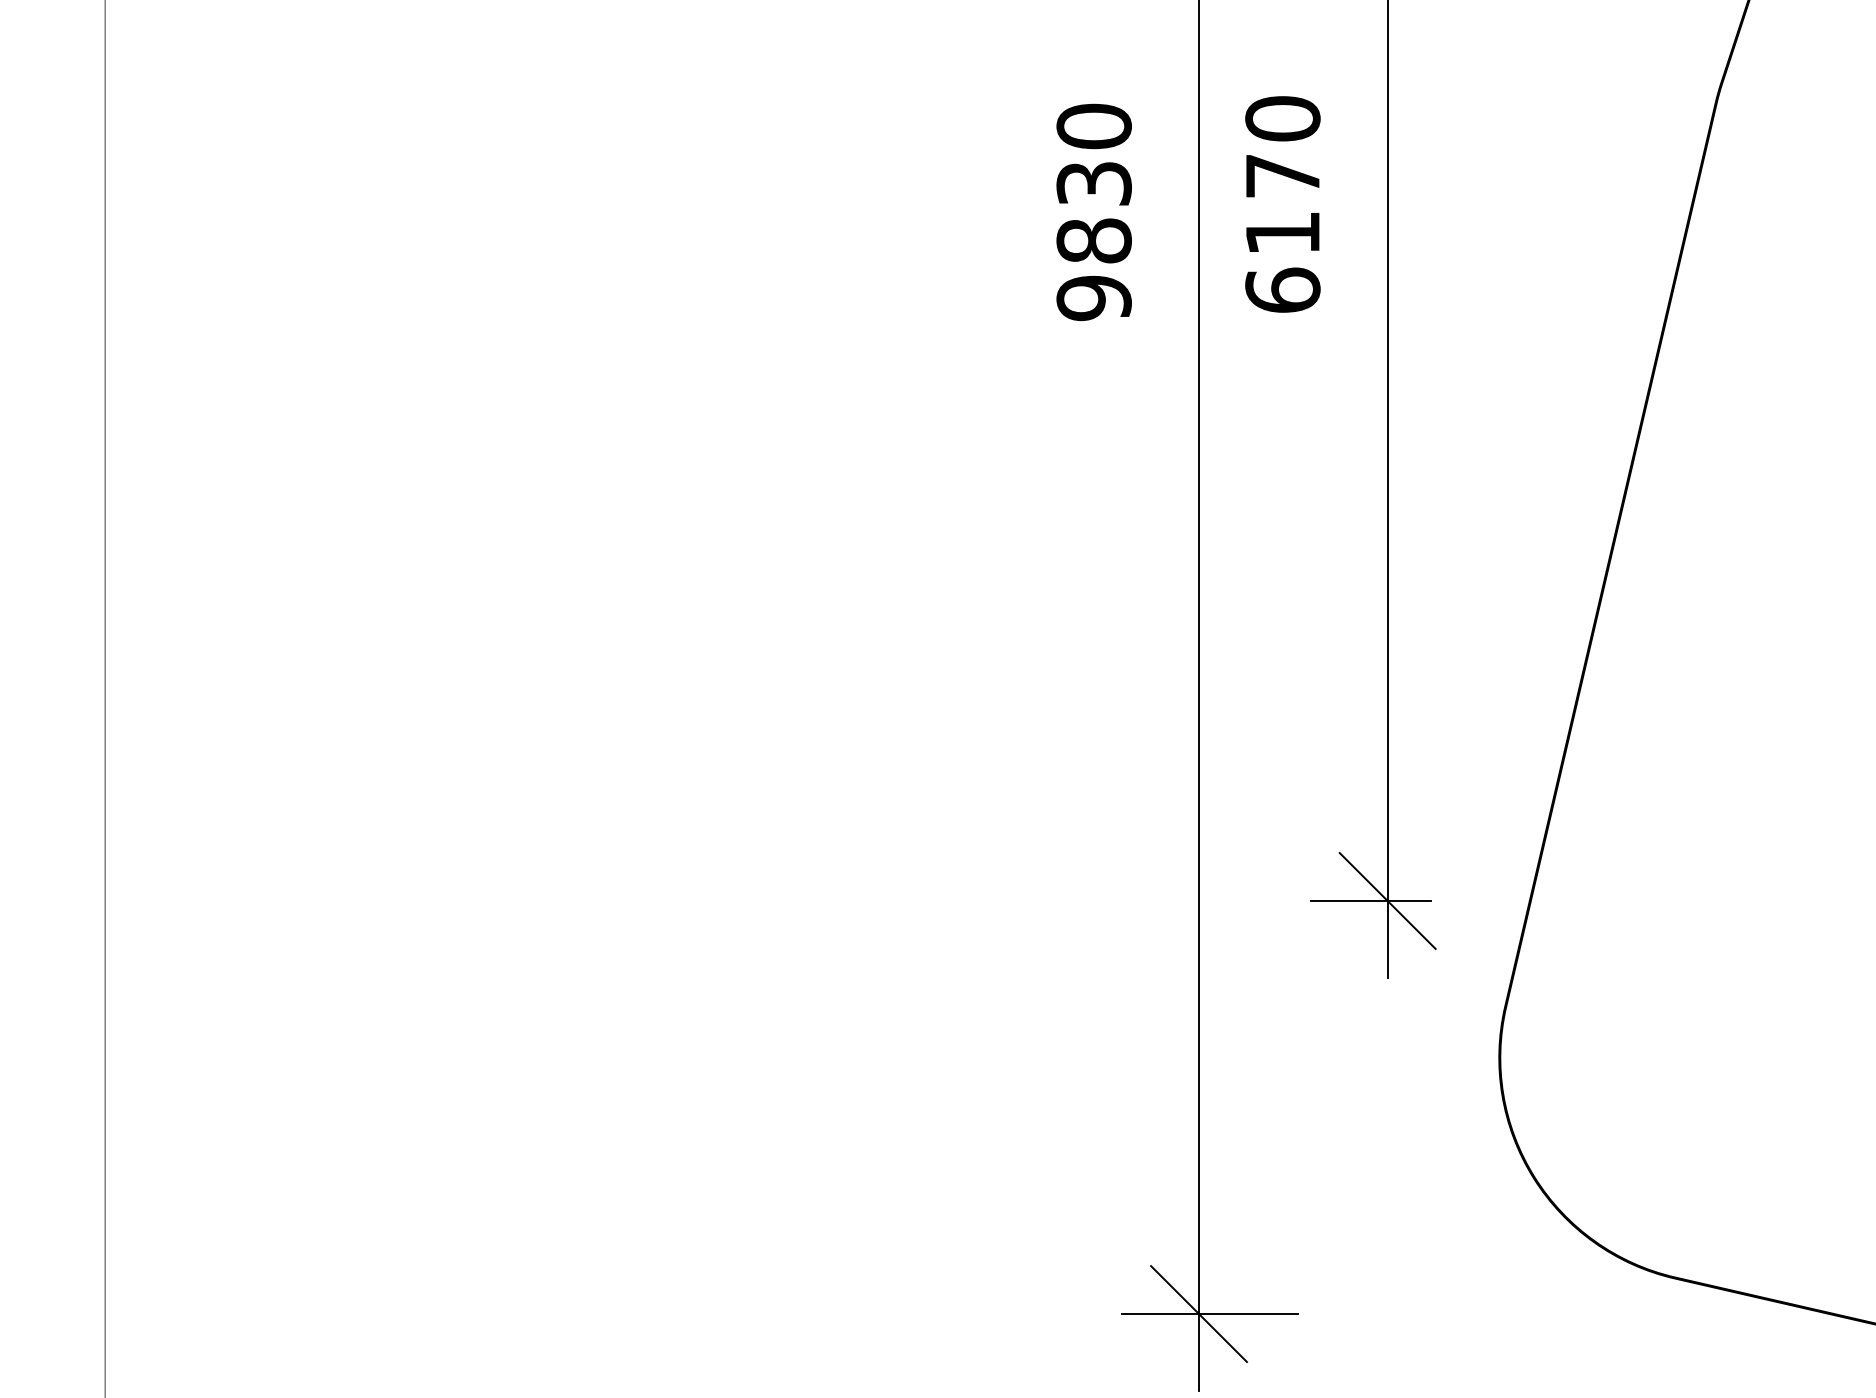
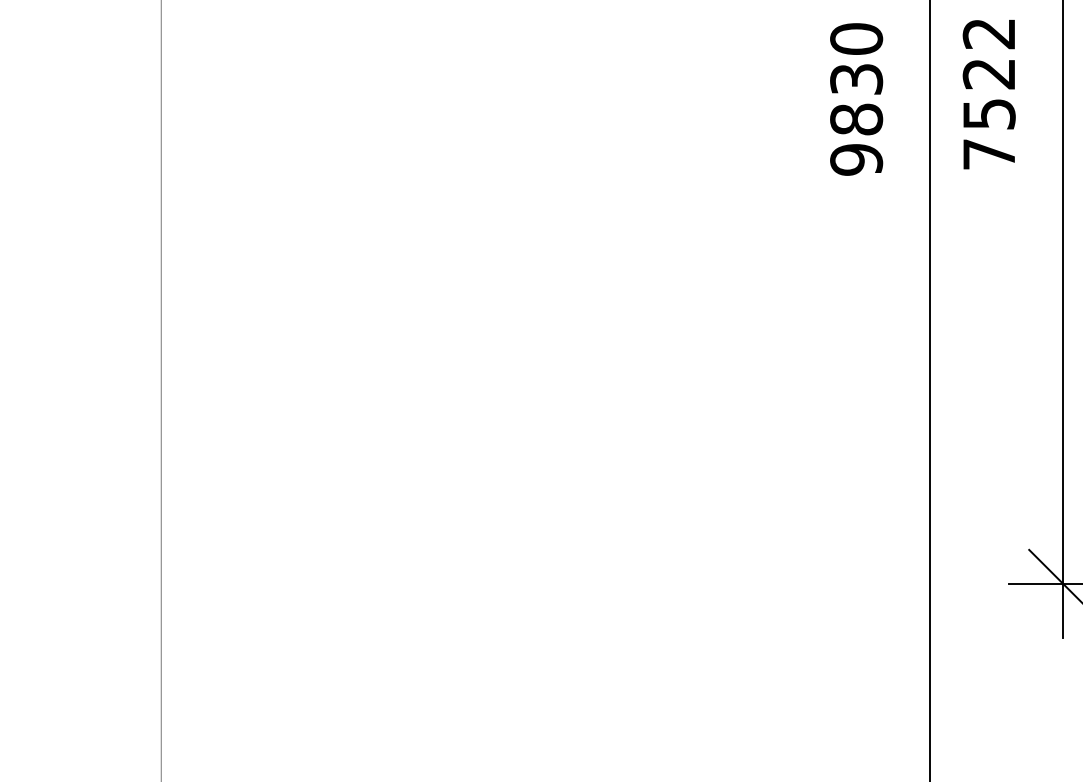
text: (1282, 204) -> (988, 93), 6170 -> 7522

